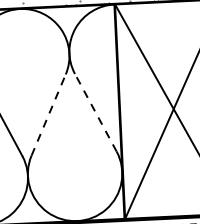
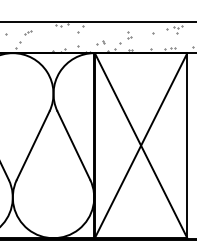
line: (95, 112) -> (73, 145), dashed -> solid
line: (49, 114) -> (33, 145), dashed -> solid

